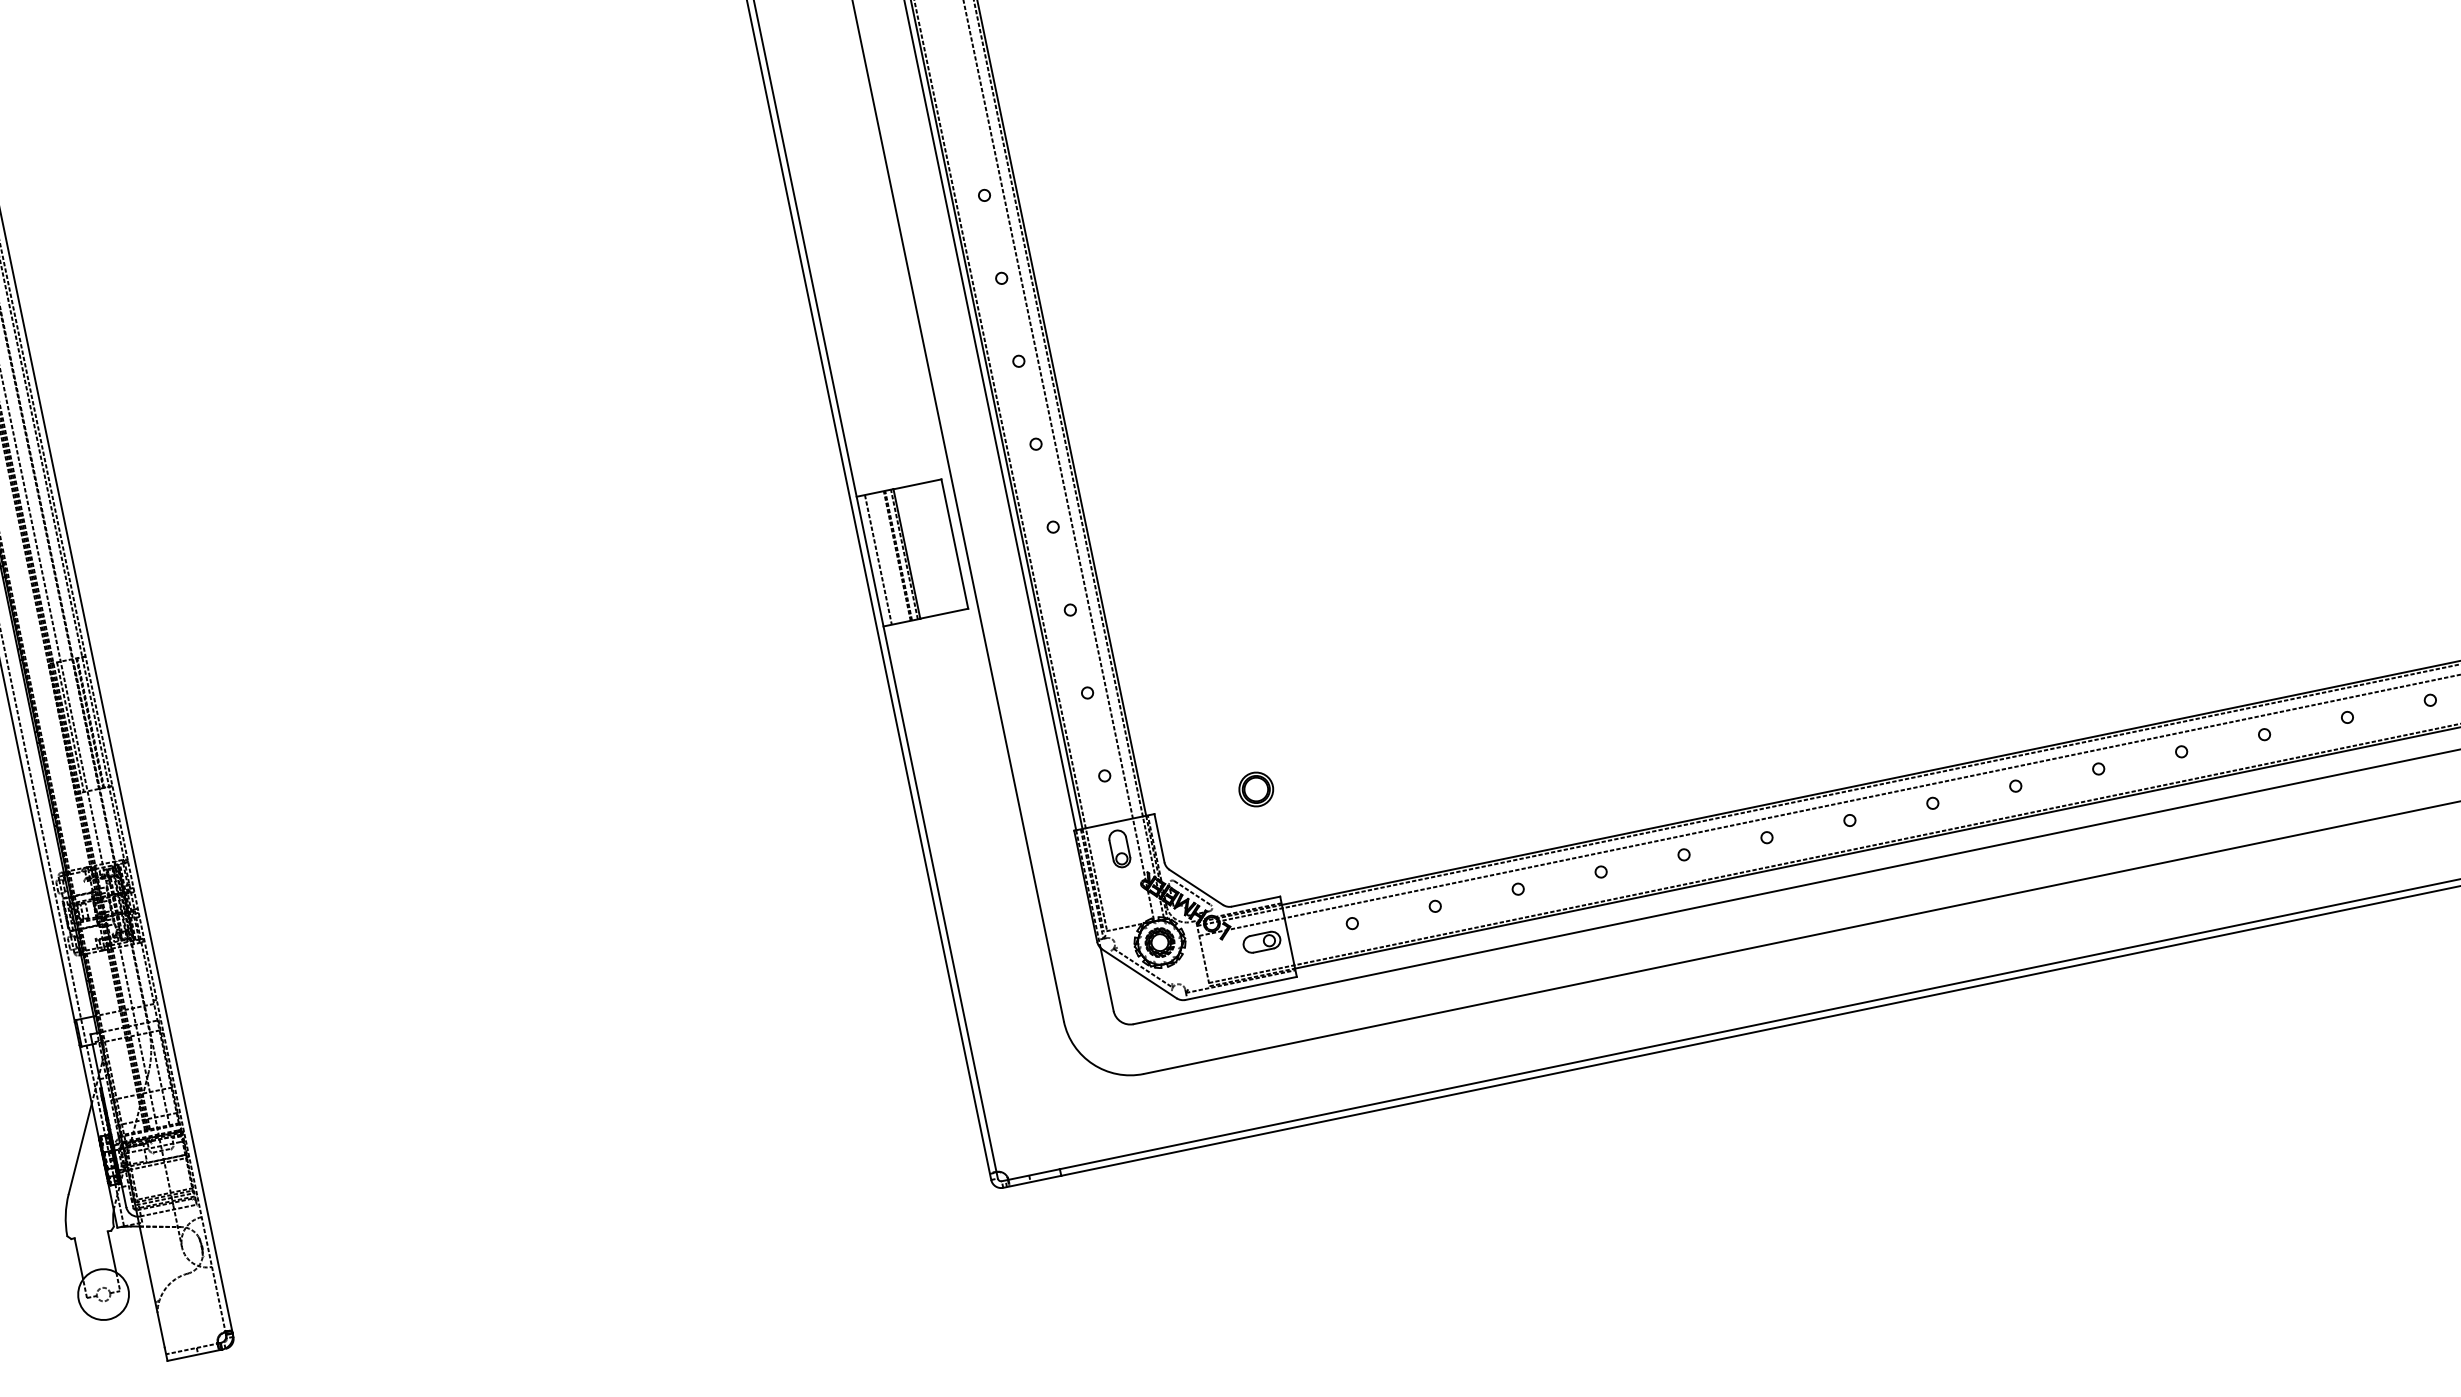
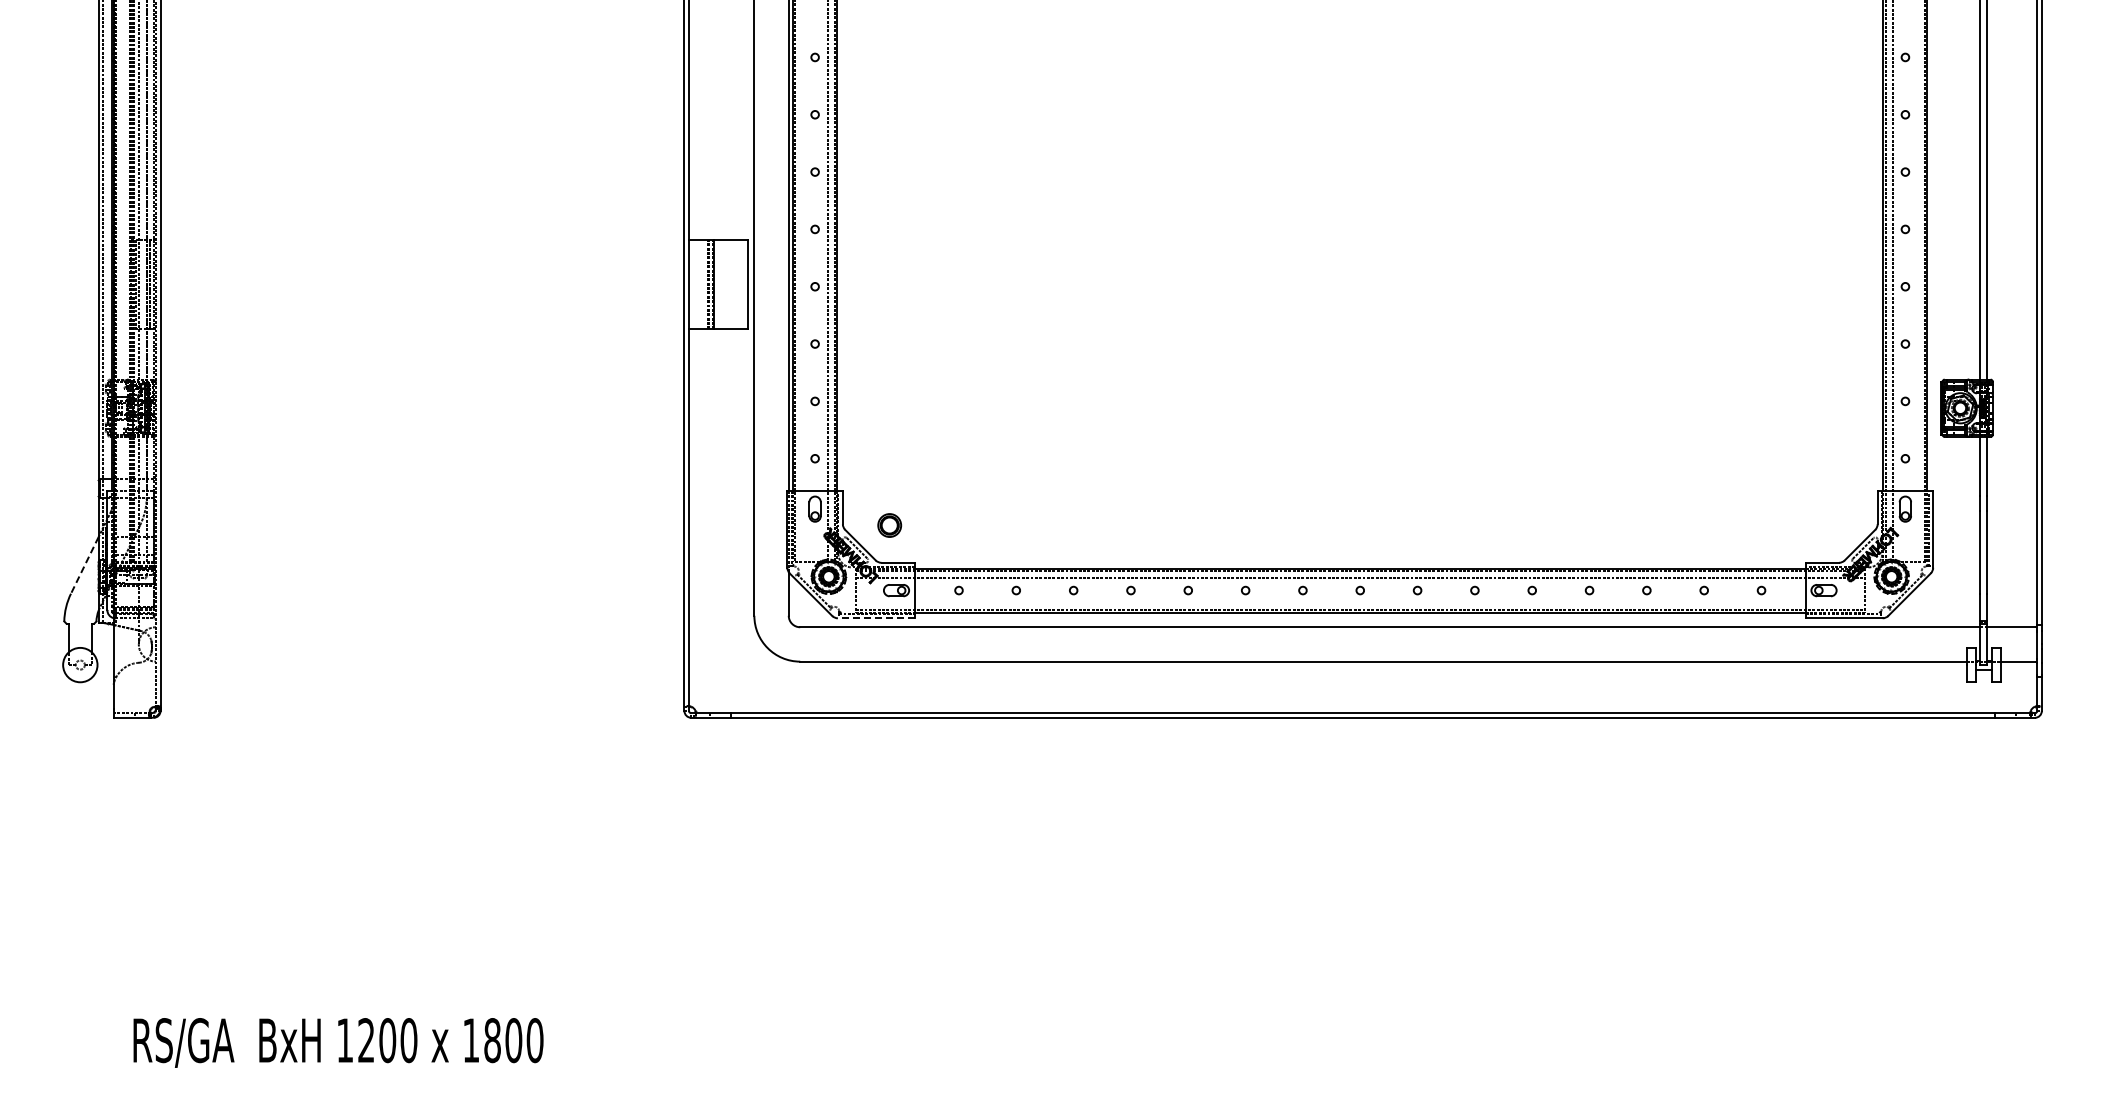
line: (878, 560) -> (694, 284), removed
part: (1255, 789) -> (889, 525), moved
line: (1239, 988) -> (875, 618), solid -> dashed
line: (79, 1149) -> (84, 565), solid -> dashed

